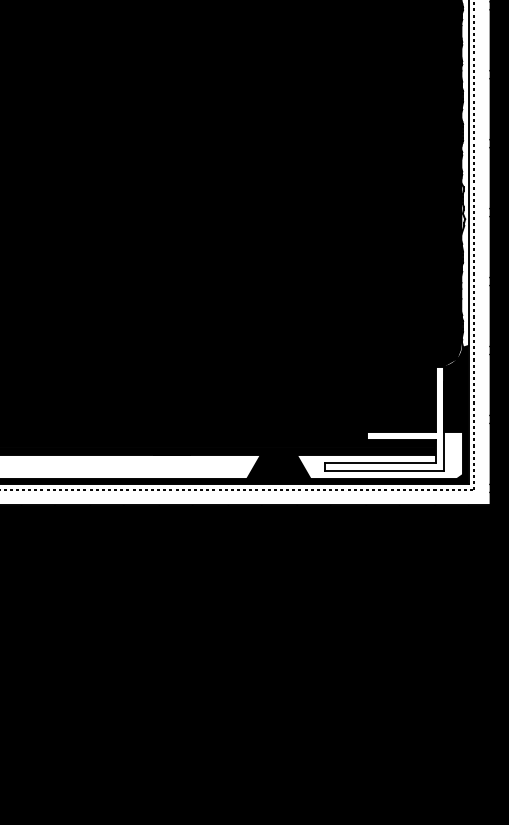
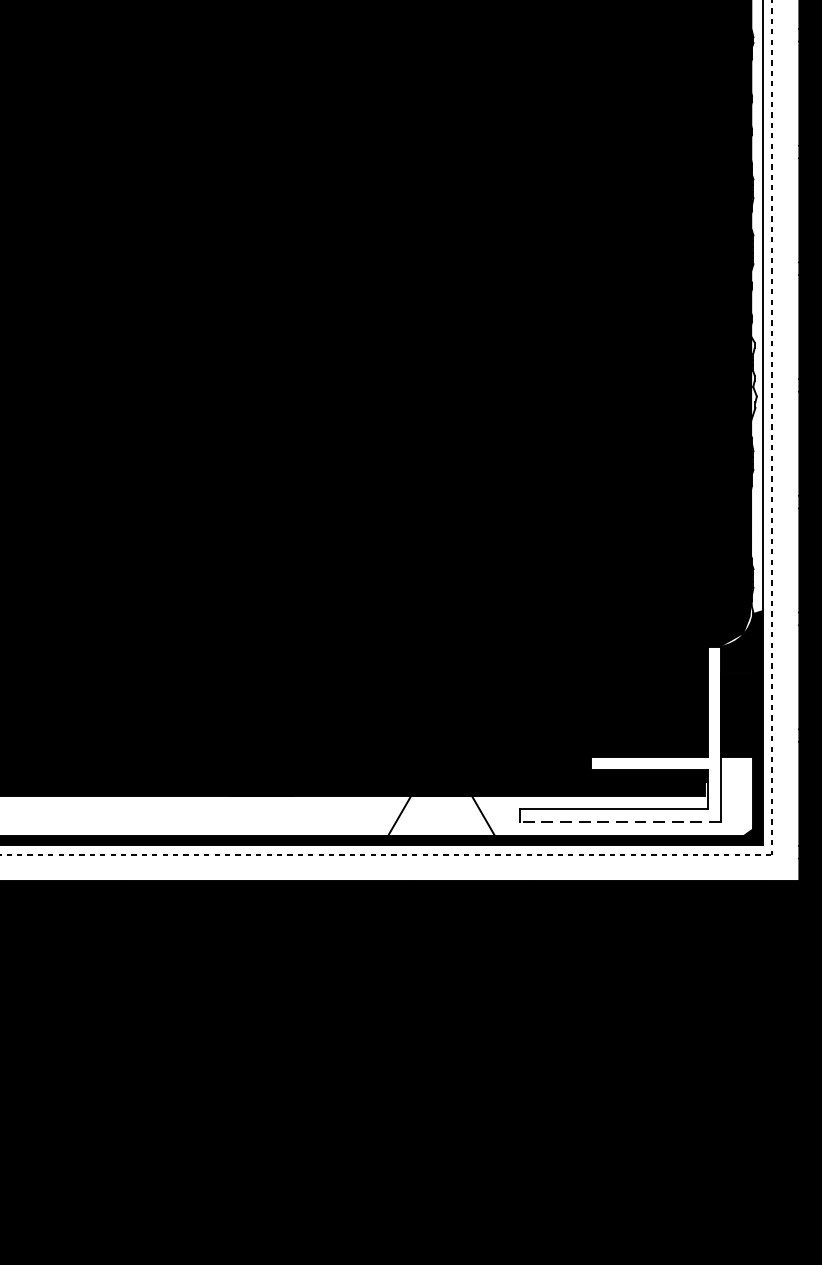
fill: (278, 466) -> (440, 815), removed
line: (383, 470) -> (618, 821), solid -> dashed

